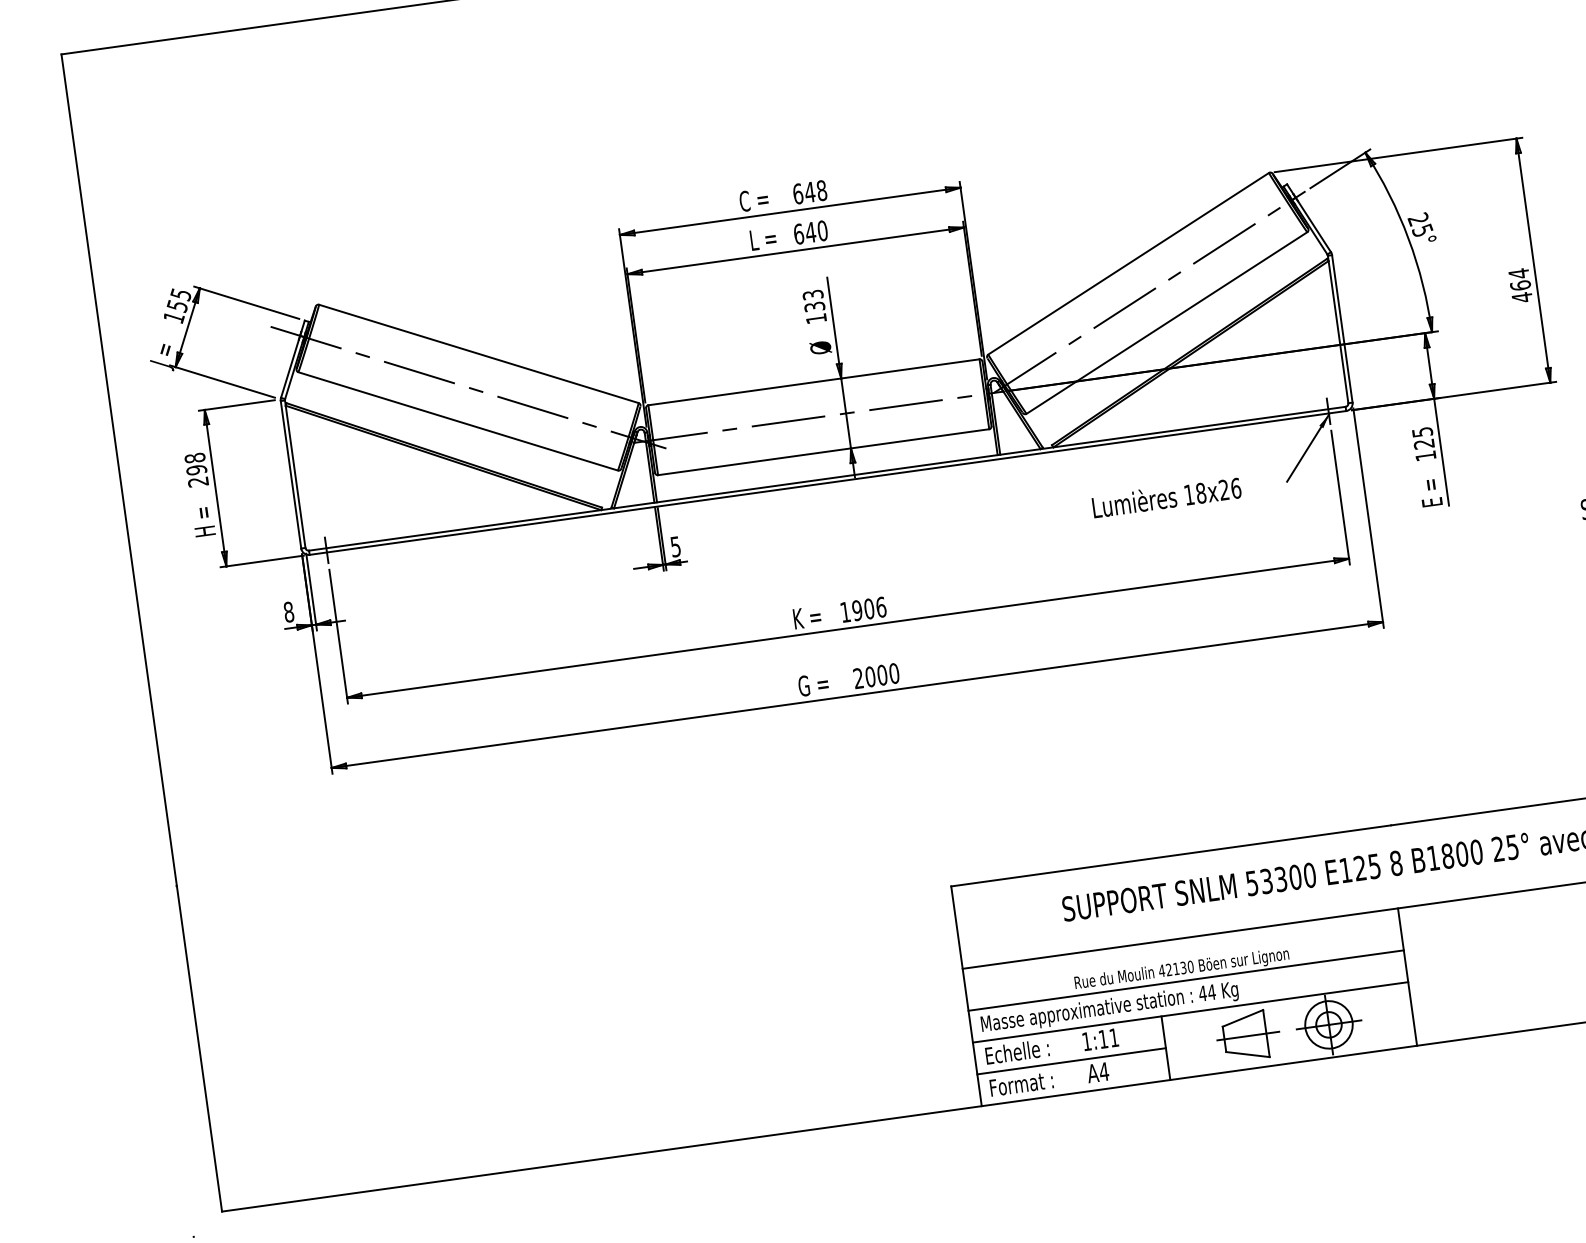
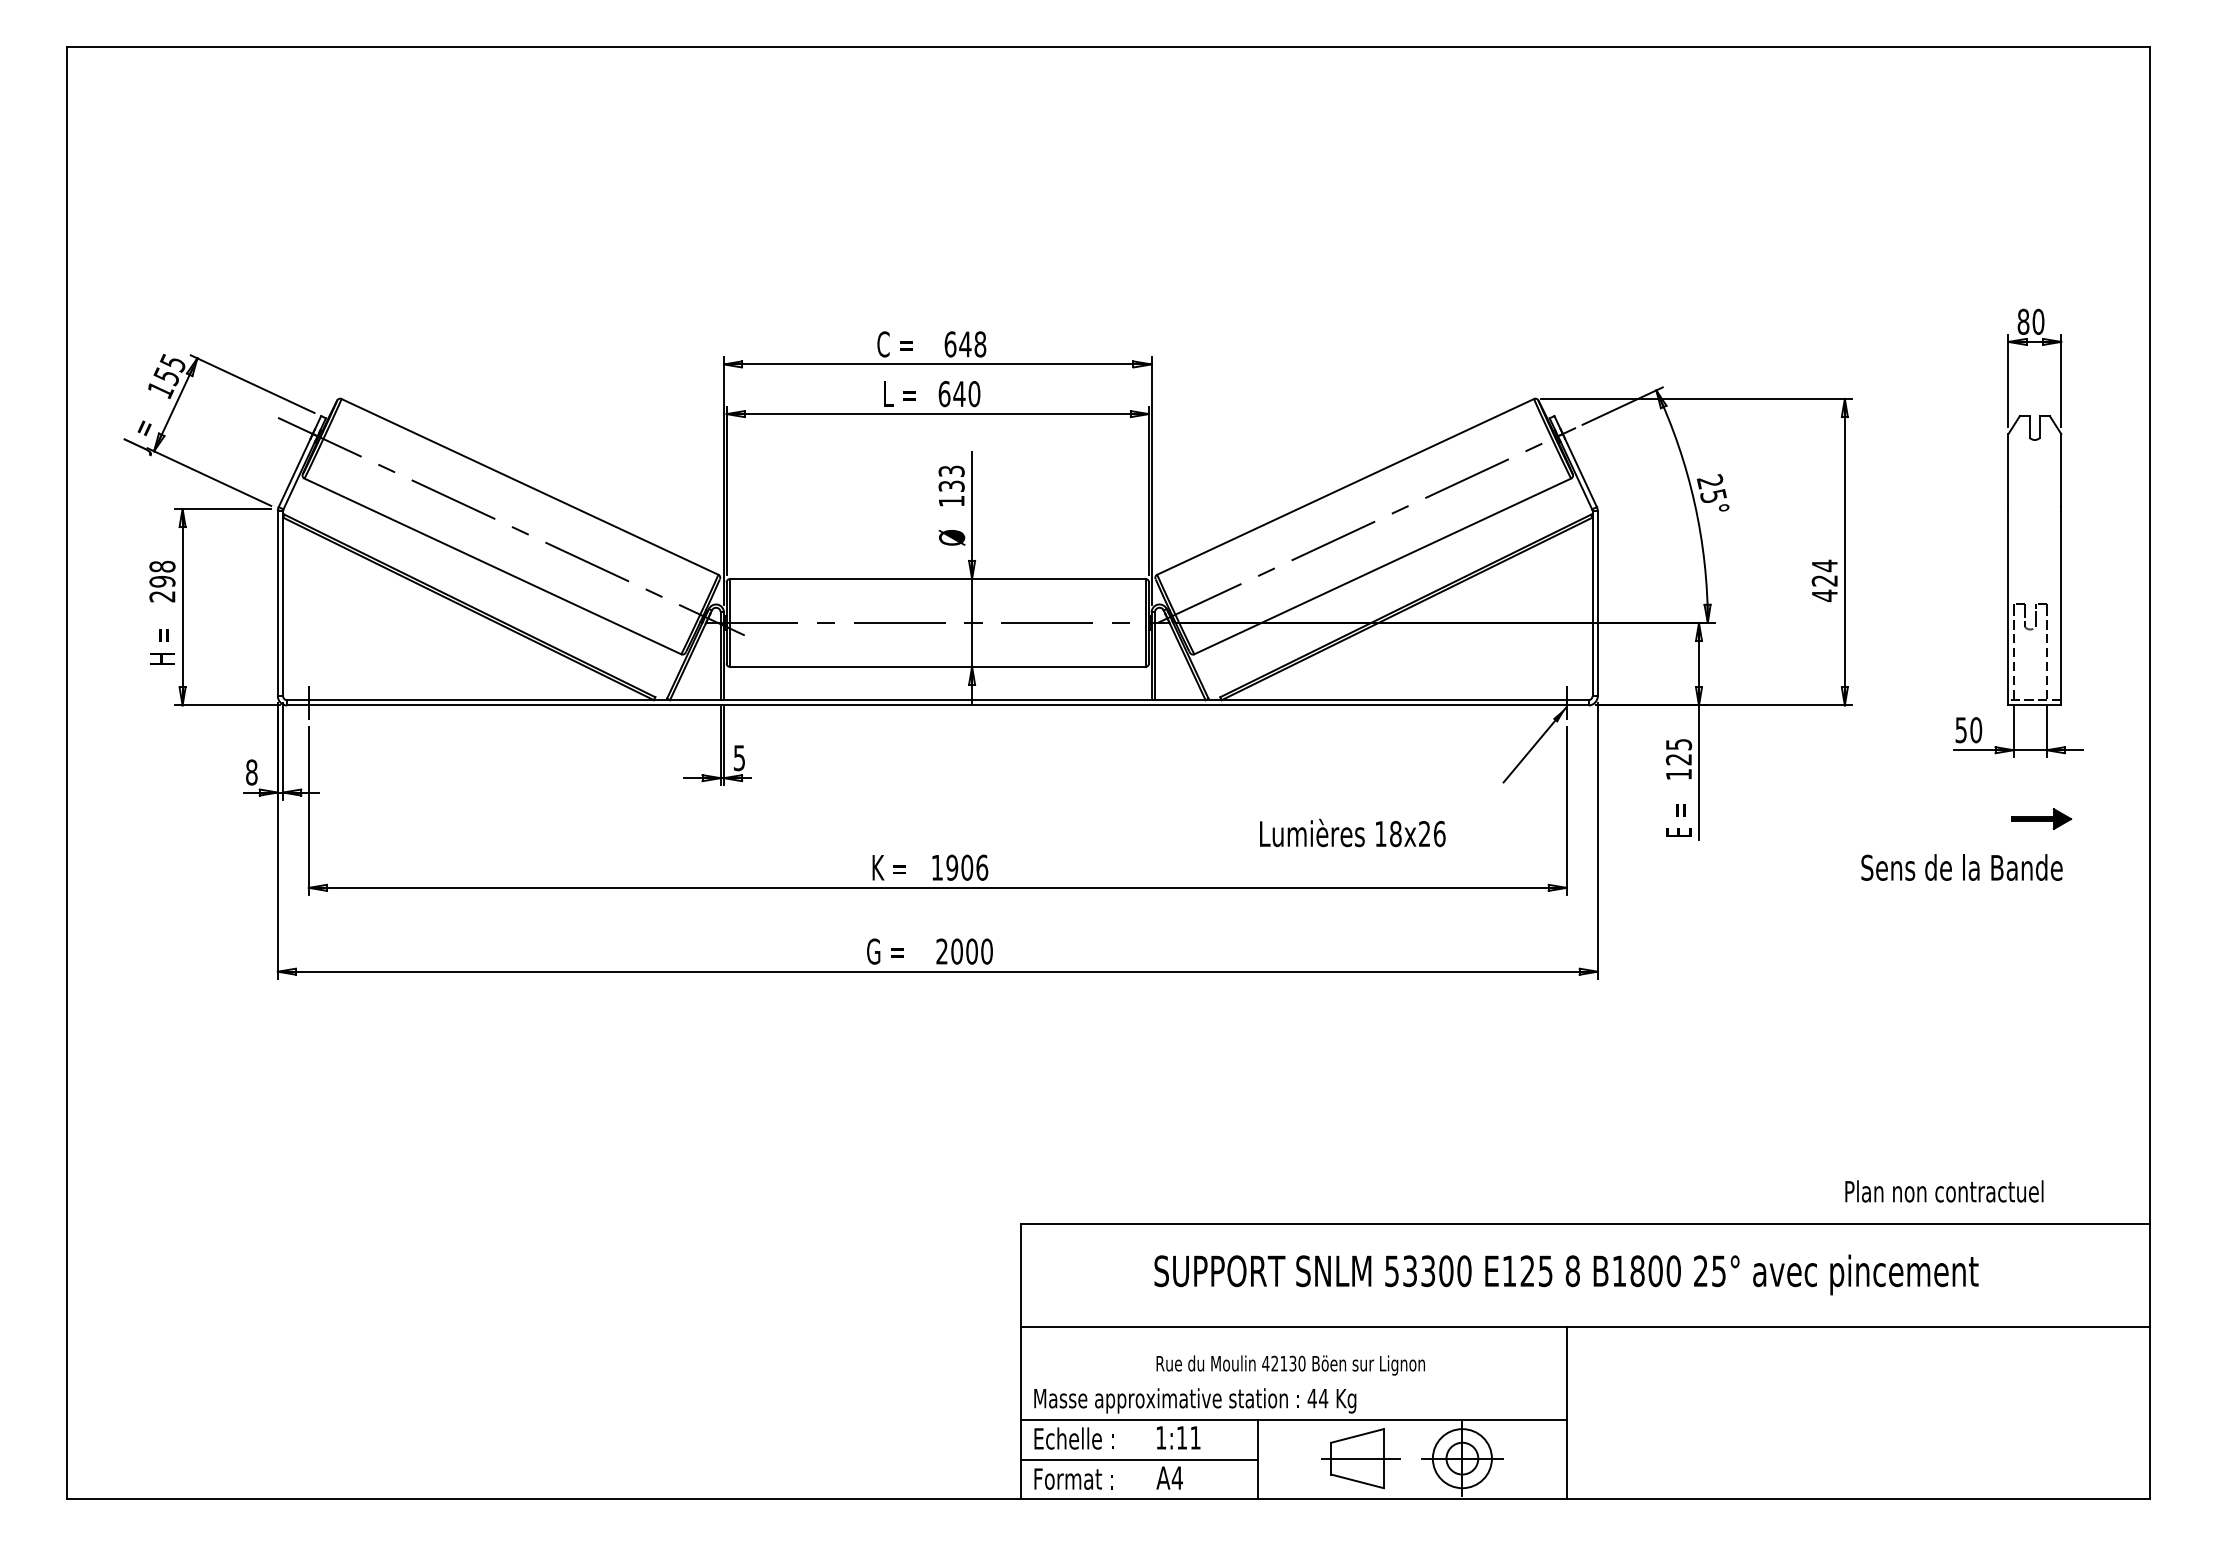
text: (1520, 285) -> (1824, 580), 464 -> 424
text: (1166, 496) -> (1352, 832), moved
line: (1185, 980) -> (1293, 1379), removed

